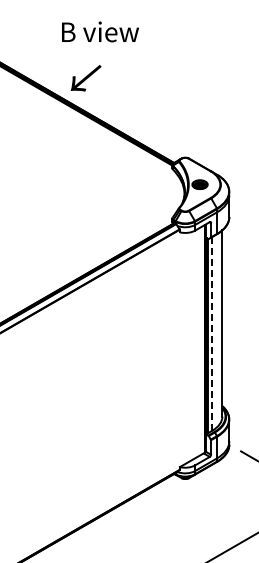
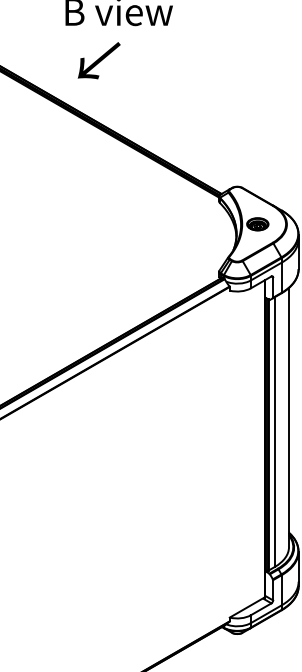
text: (85, 78) -> (98, 61), moved
line: (212, 333) -> (275, 431), dashed -> solid

